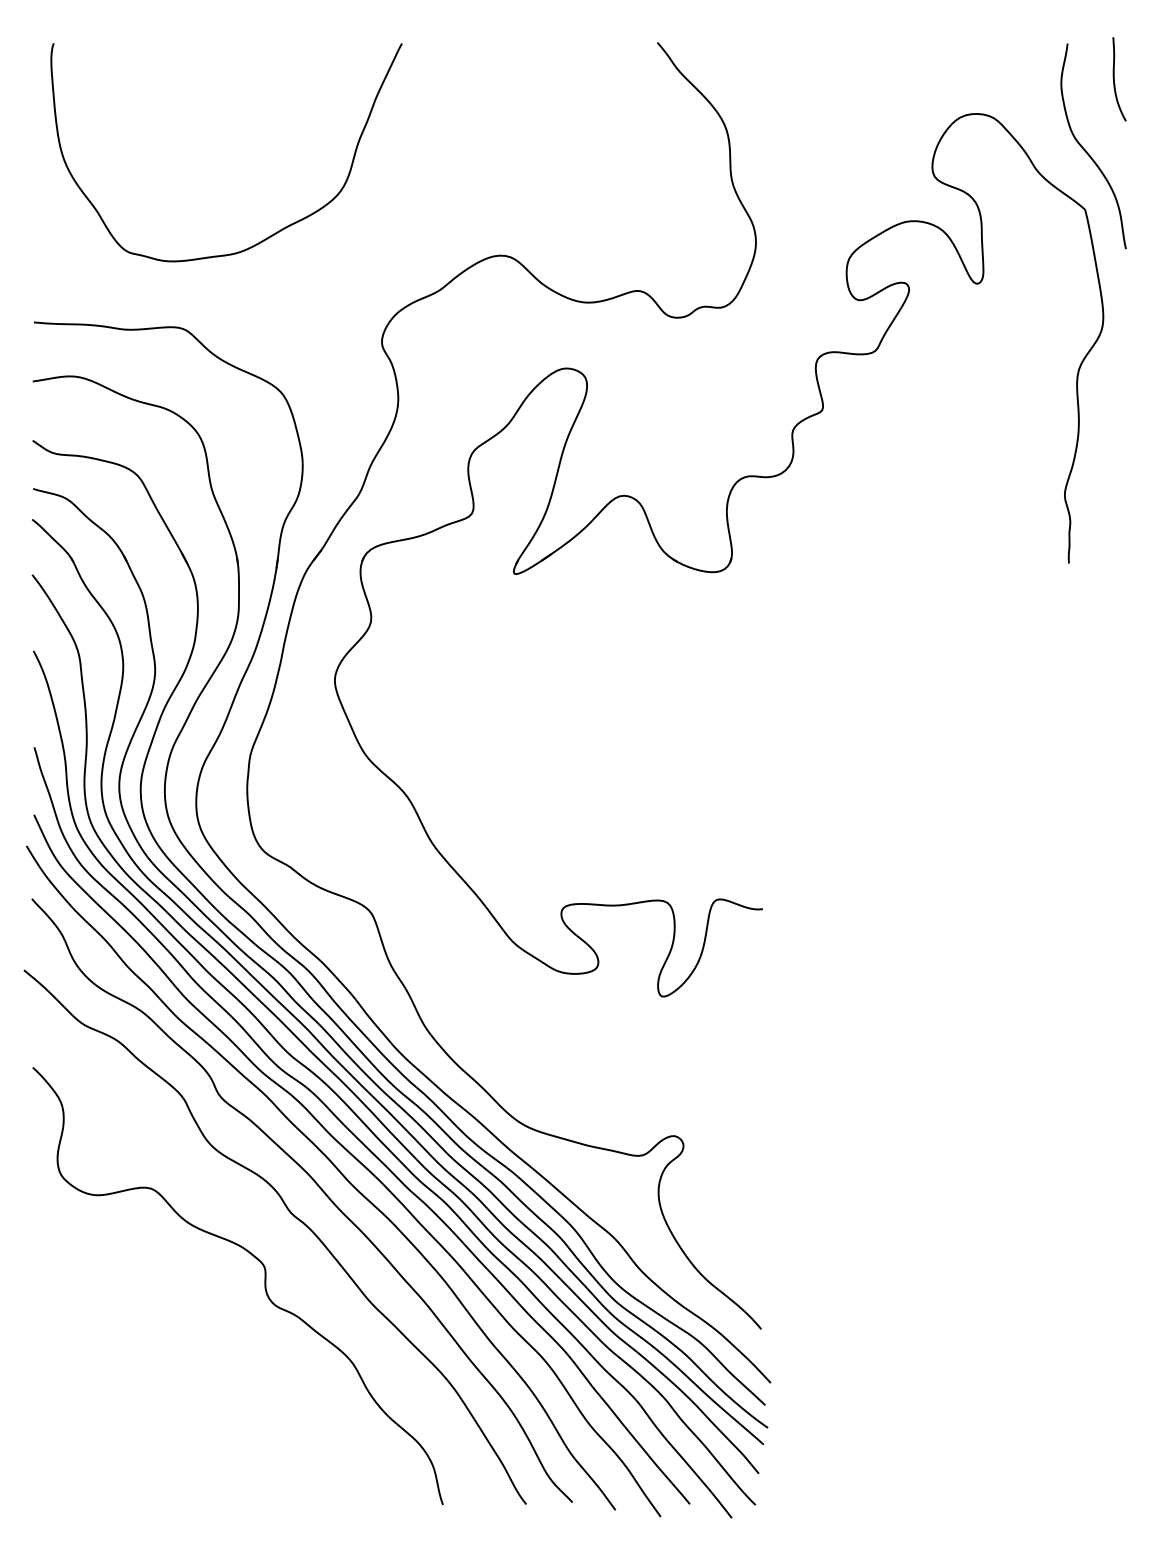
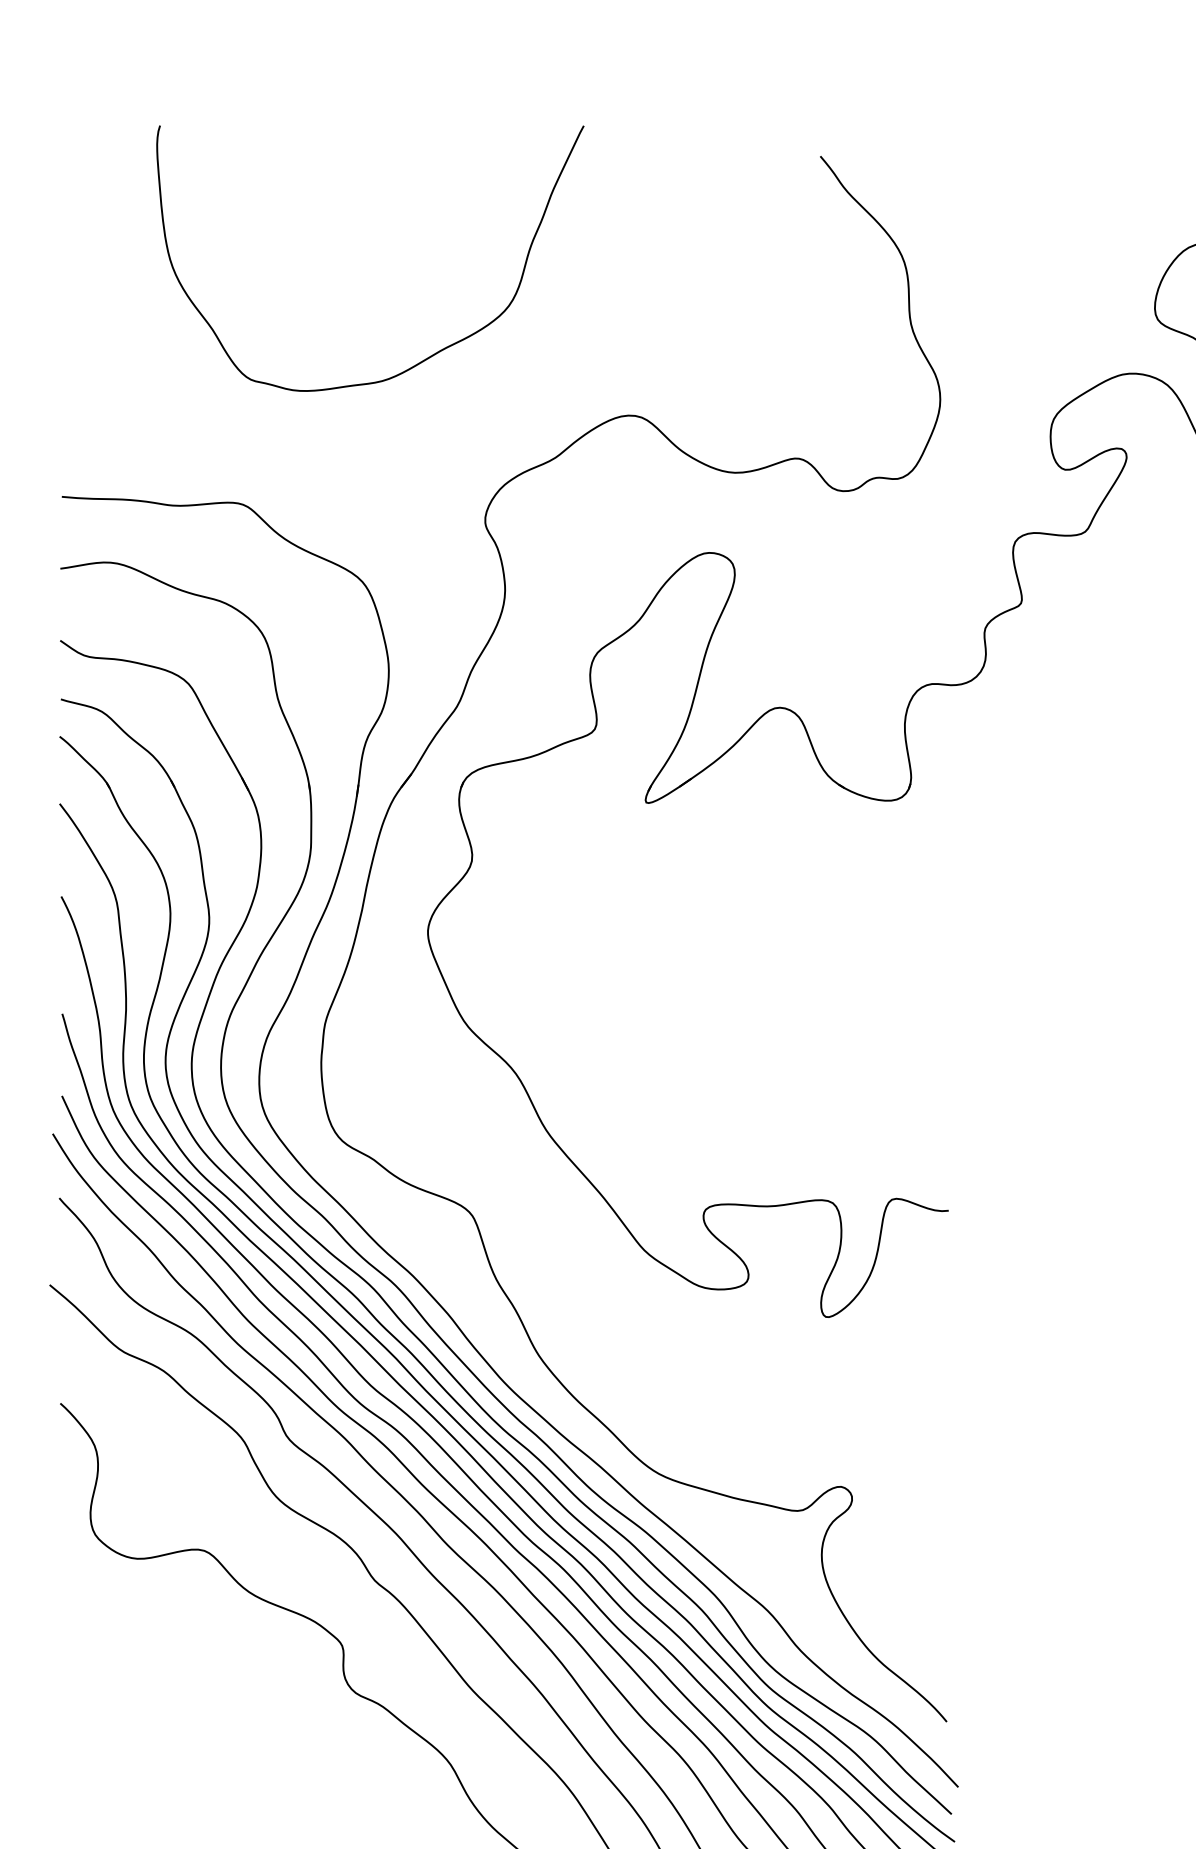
curve: (273, 233) -> (427, 357), moved

